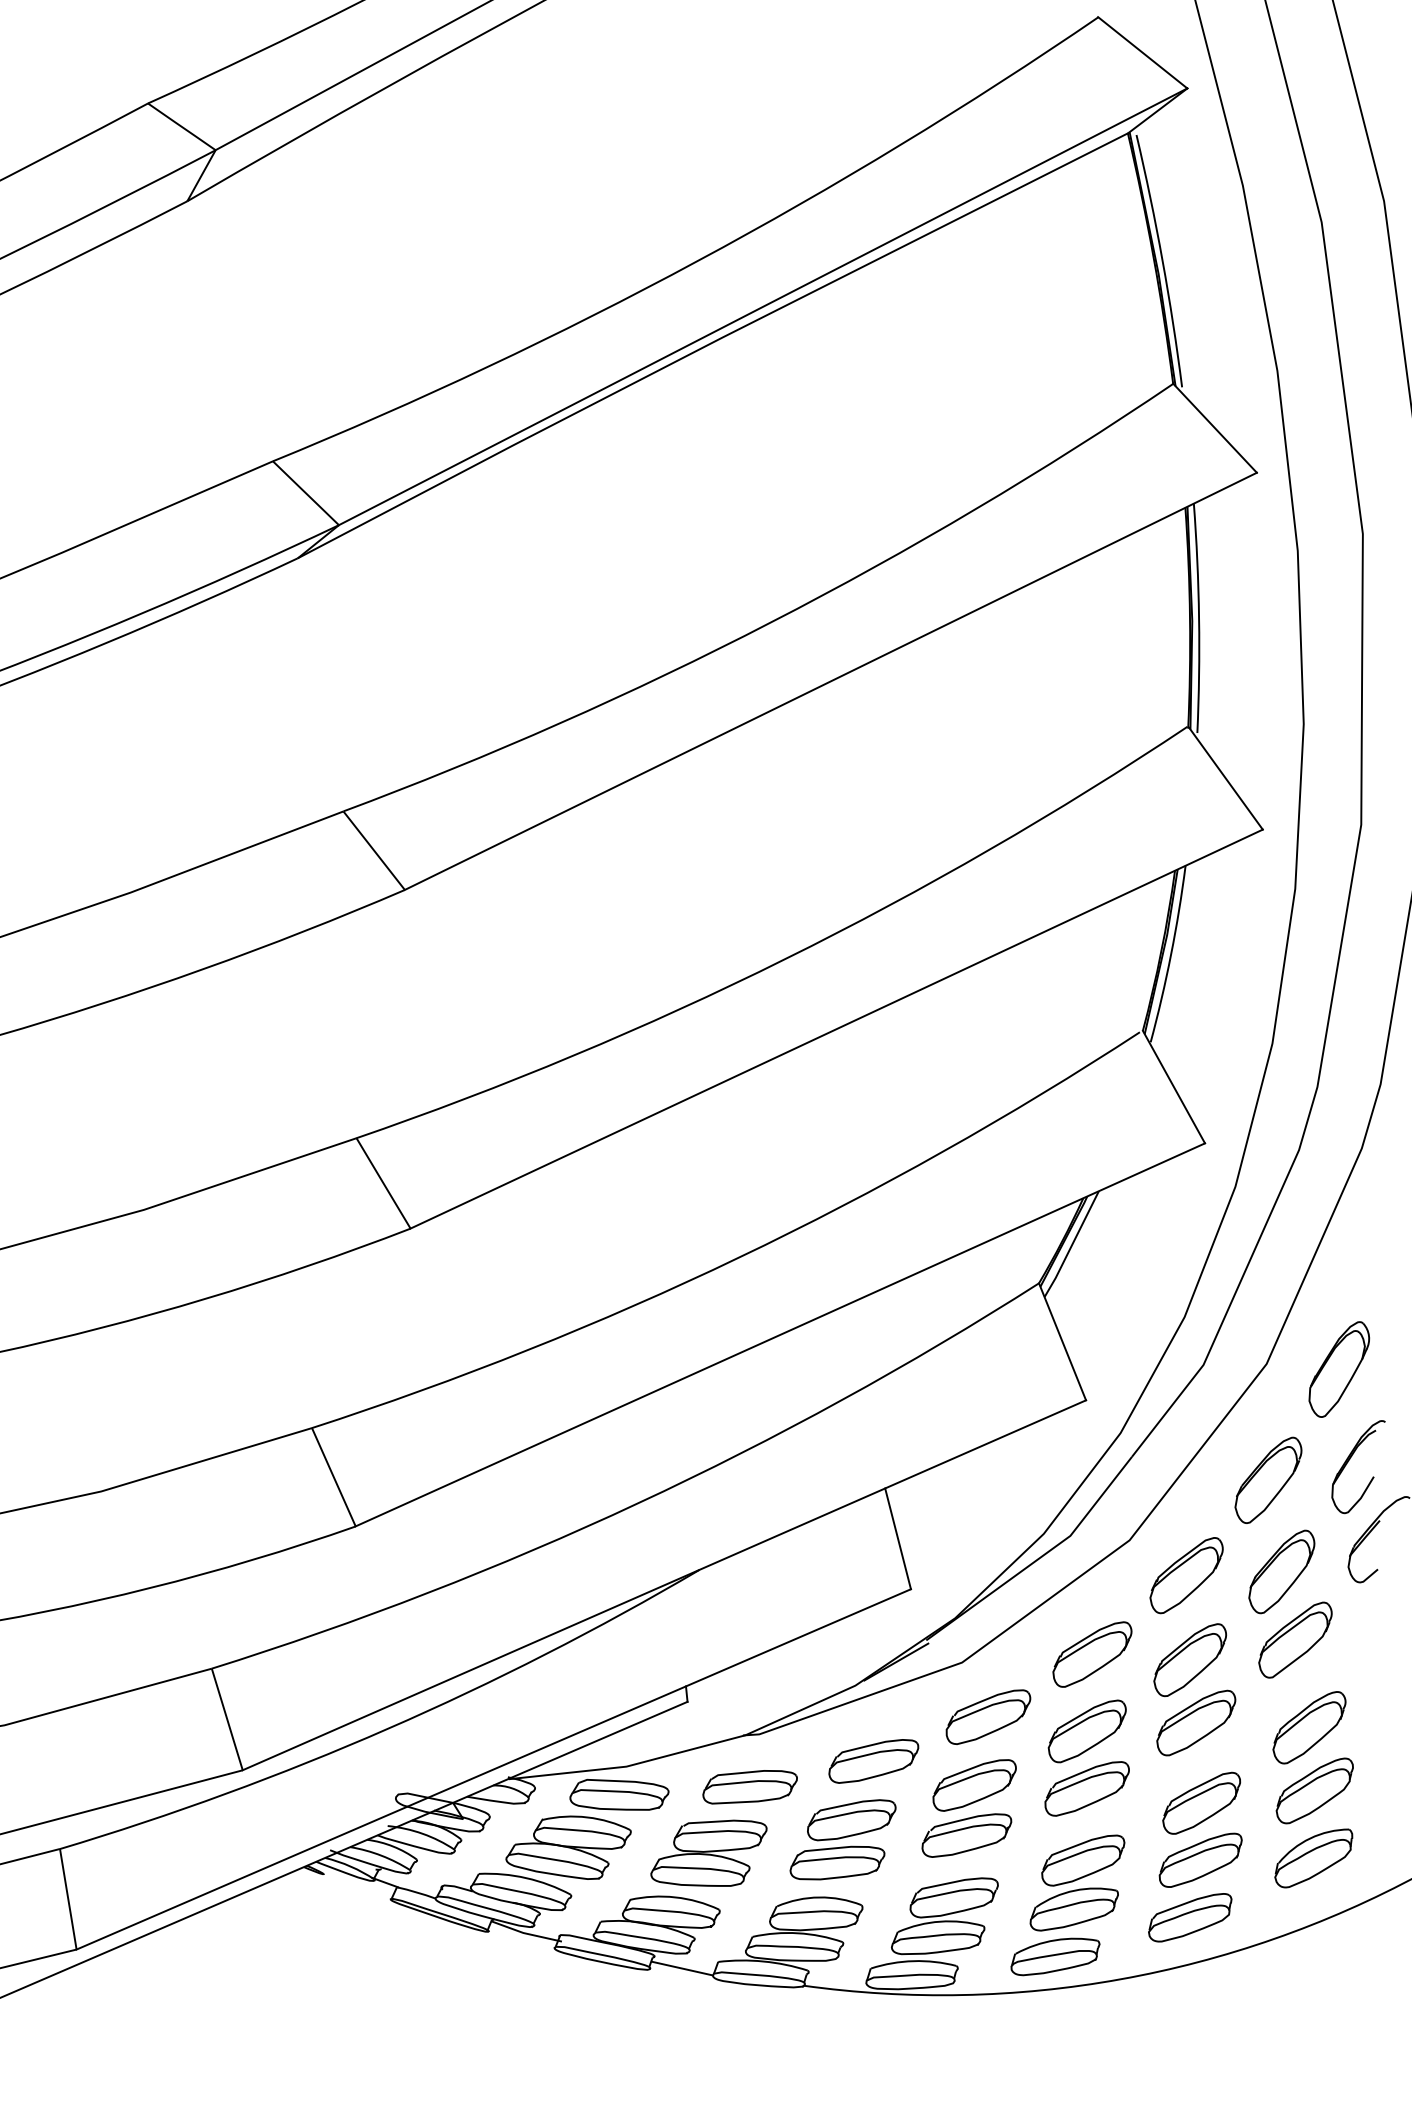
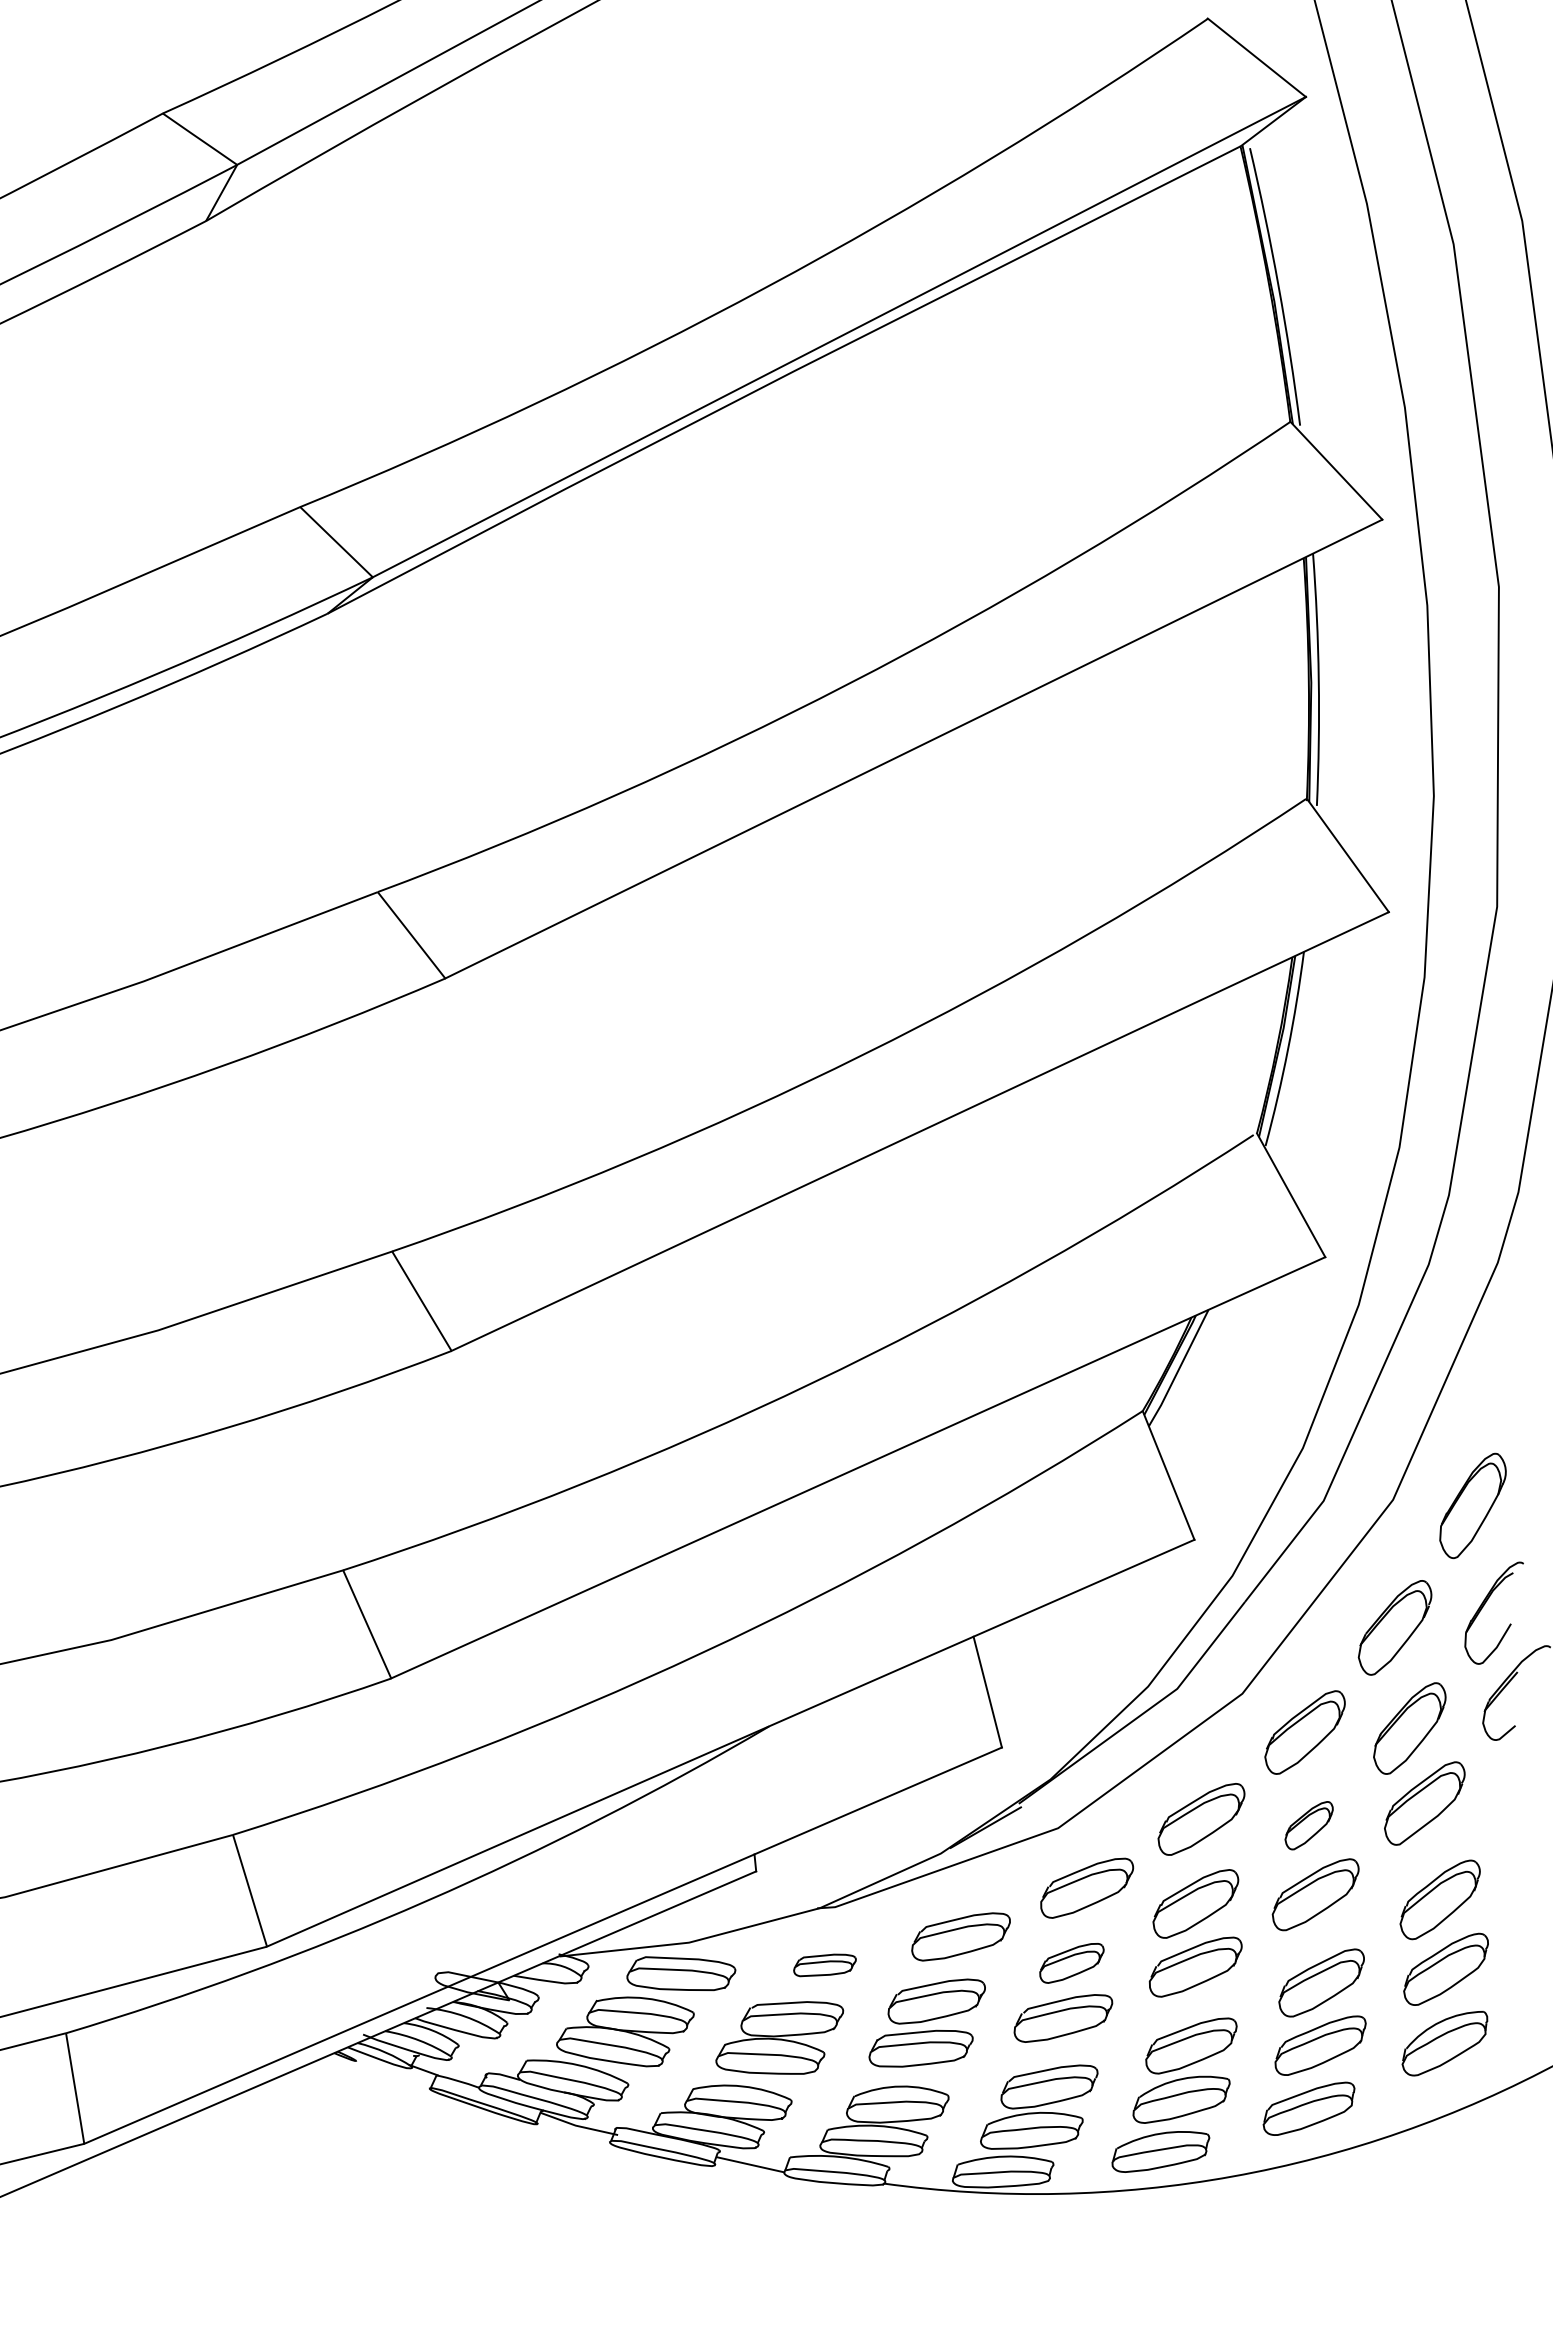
part: (1190, 1660) -> (1309, 1825), size x0.6
part: (974, 1785) -> (1071, 1963), size x0.7
part: (749, 1787) -> (824, 1965), size x0.6

